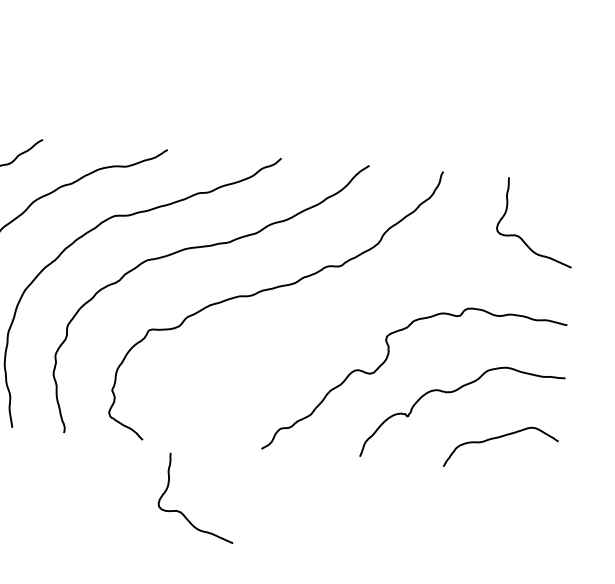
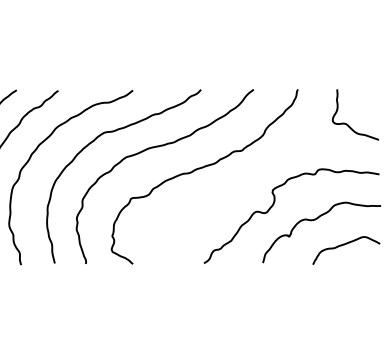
curve: (184, 513) -> (161, 305), removed

